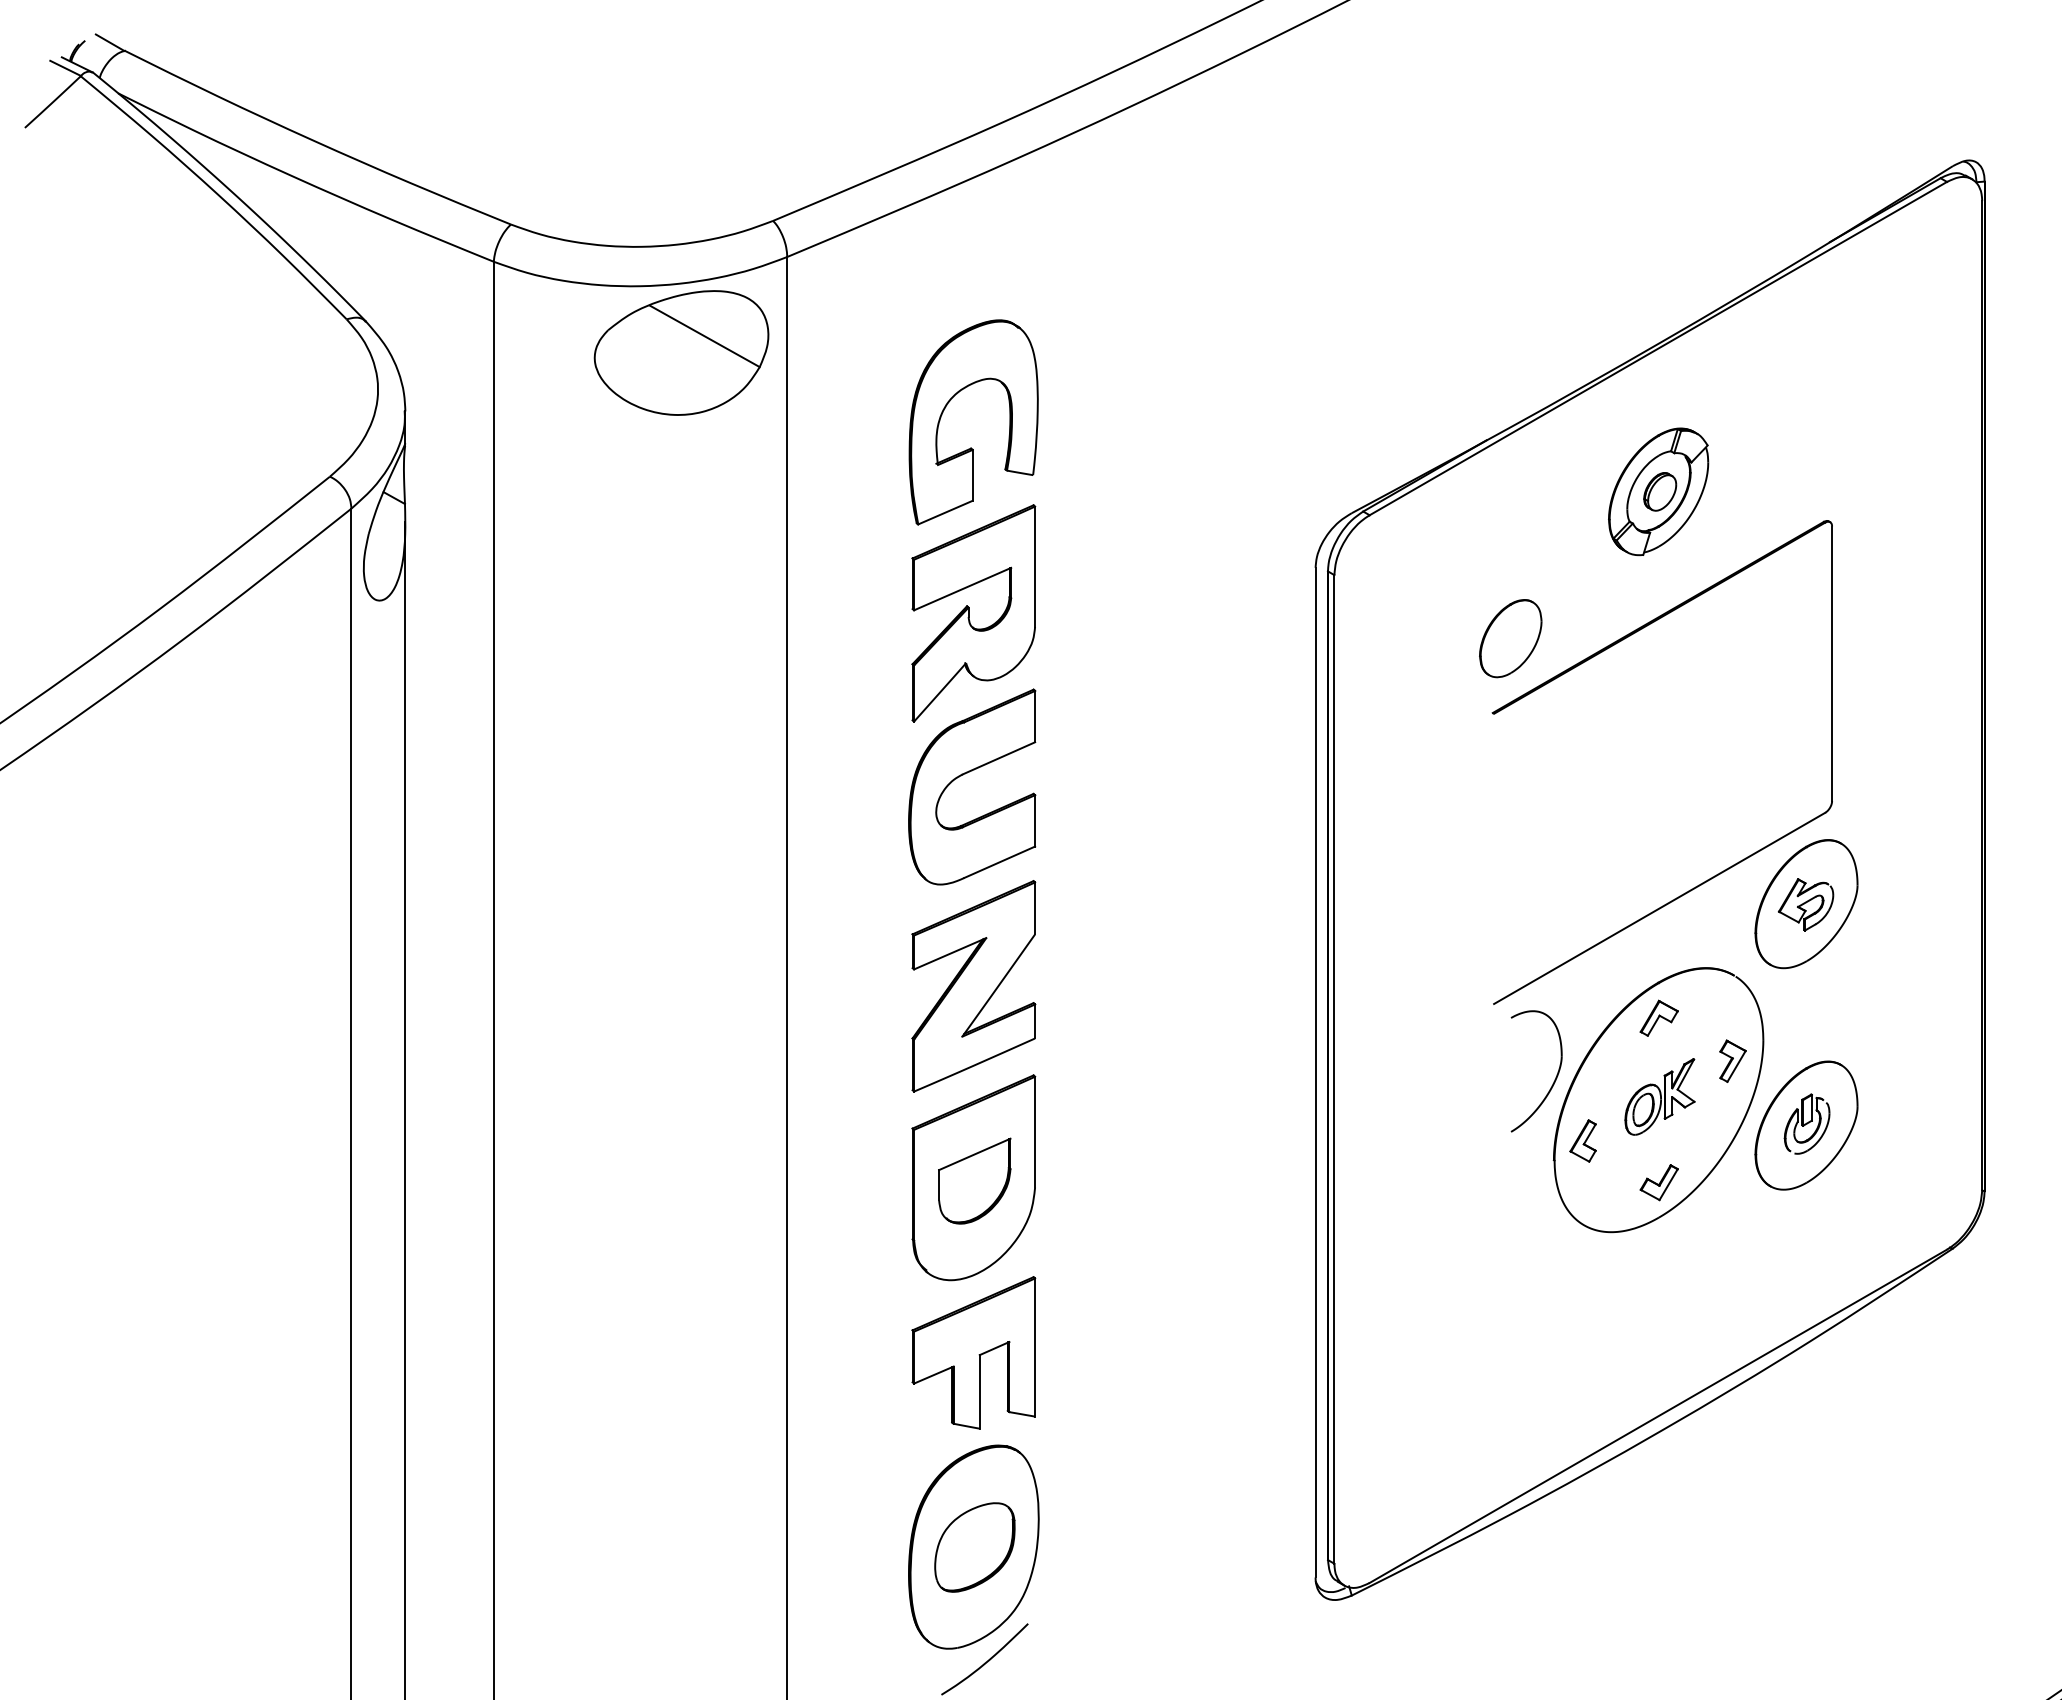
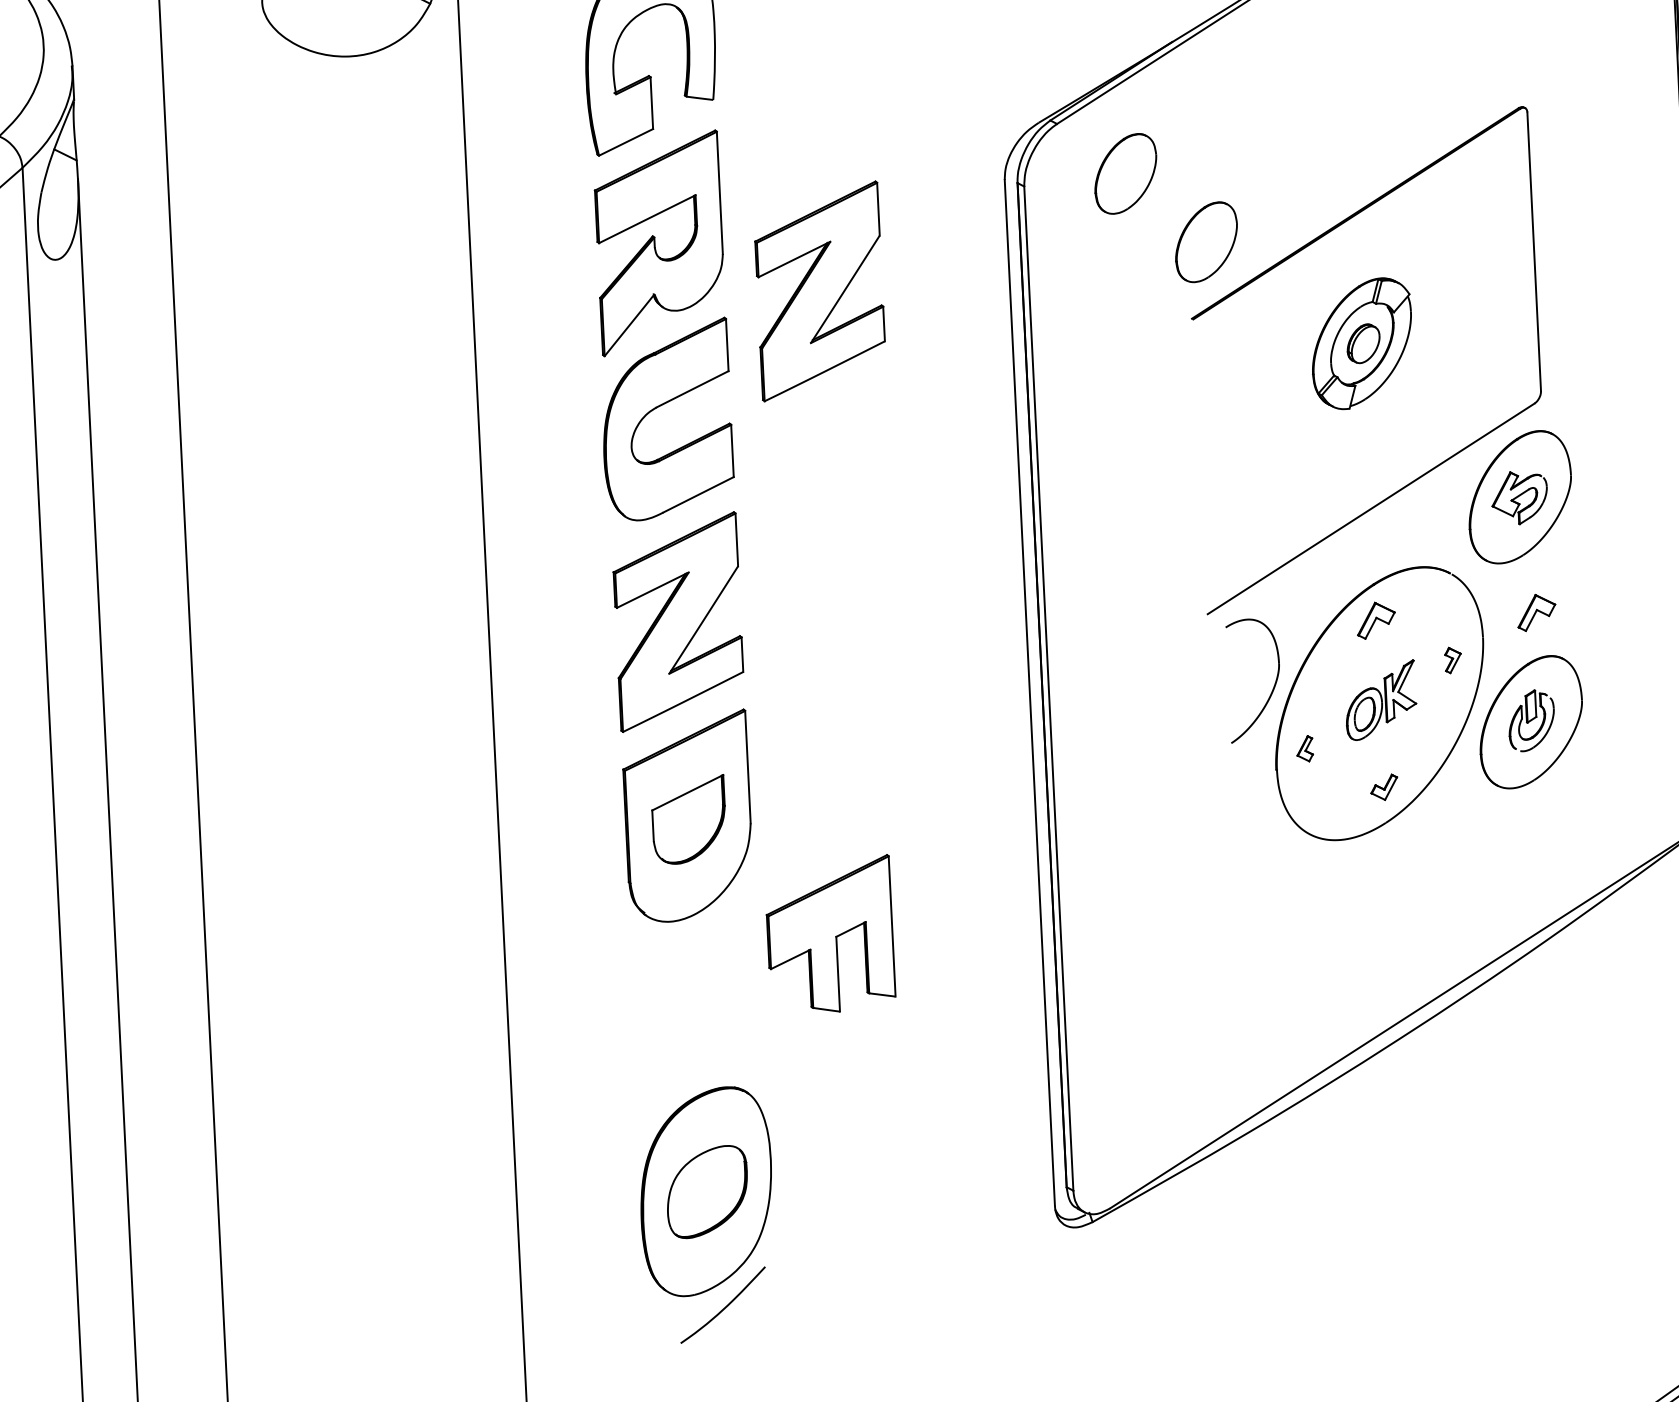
part: (1658, 491) -> (1361, 343), moved
part: (1434, 567) -> (1125, 173), added
part: (1128, 668) -> (819, 291), added
part: (1816, 1017) -> (1535, 611), added
part: (1732, 1060) -> (1452, 659), size x0.6
part: (1582, 1140) -> (1304, 748), size x0.6
part: (1658, 1182) -> (1383, 787), size x0.7
part: (973, 1352) -> (829, 934), moved

